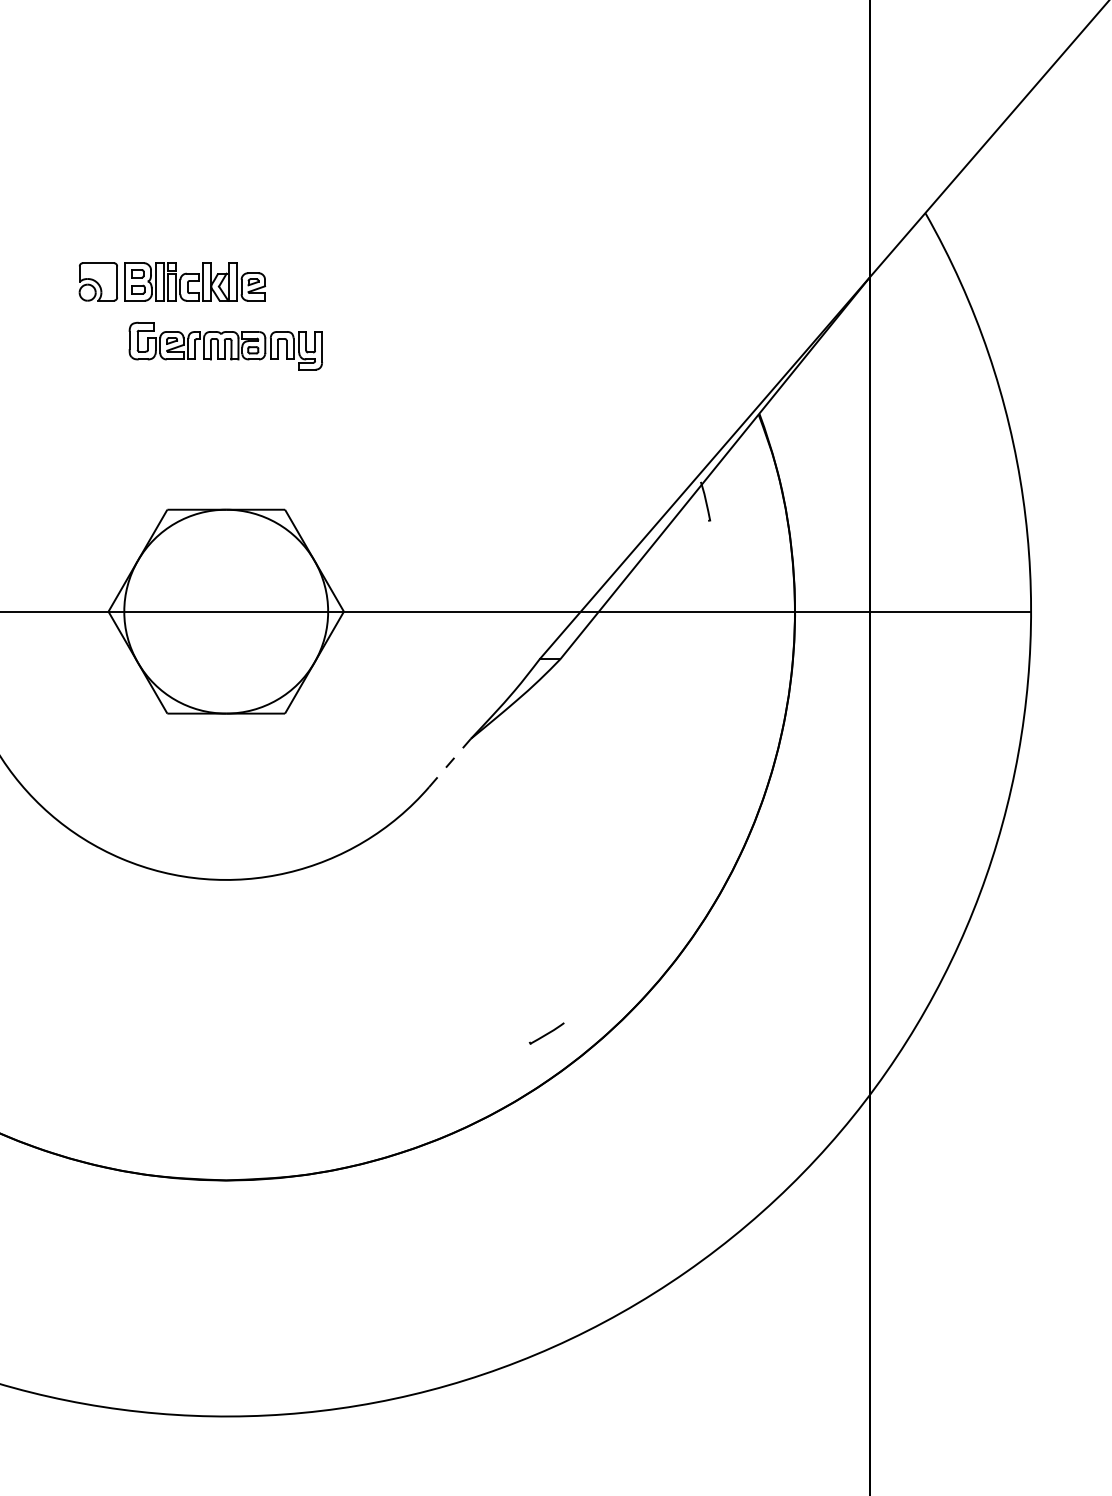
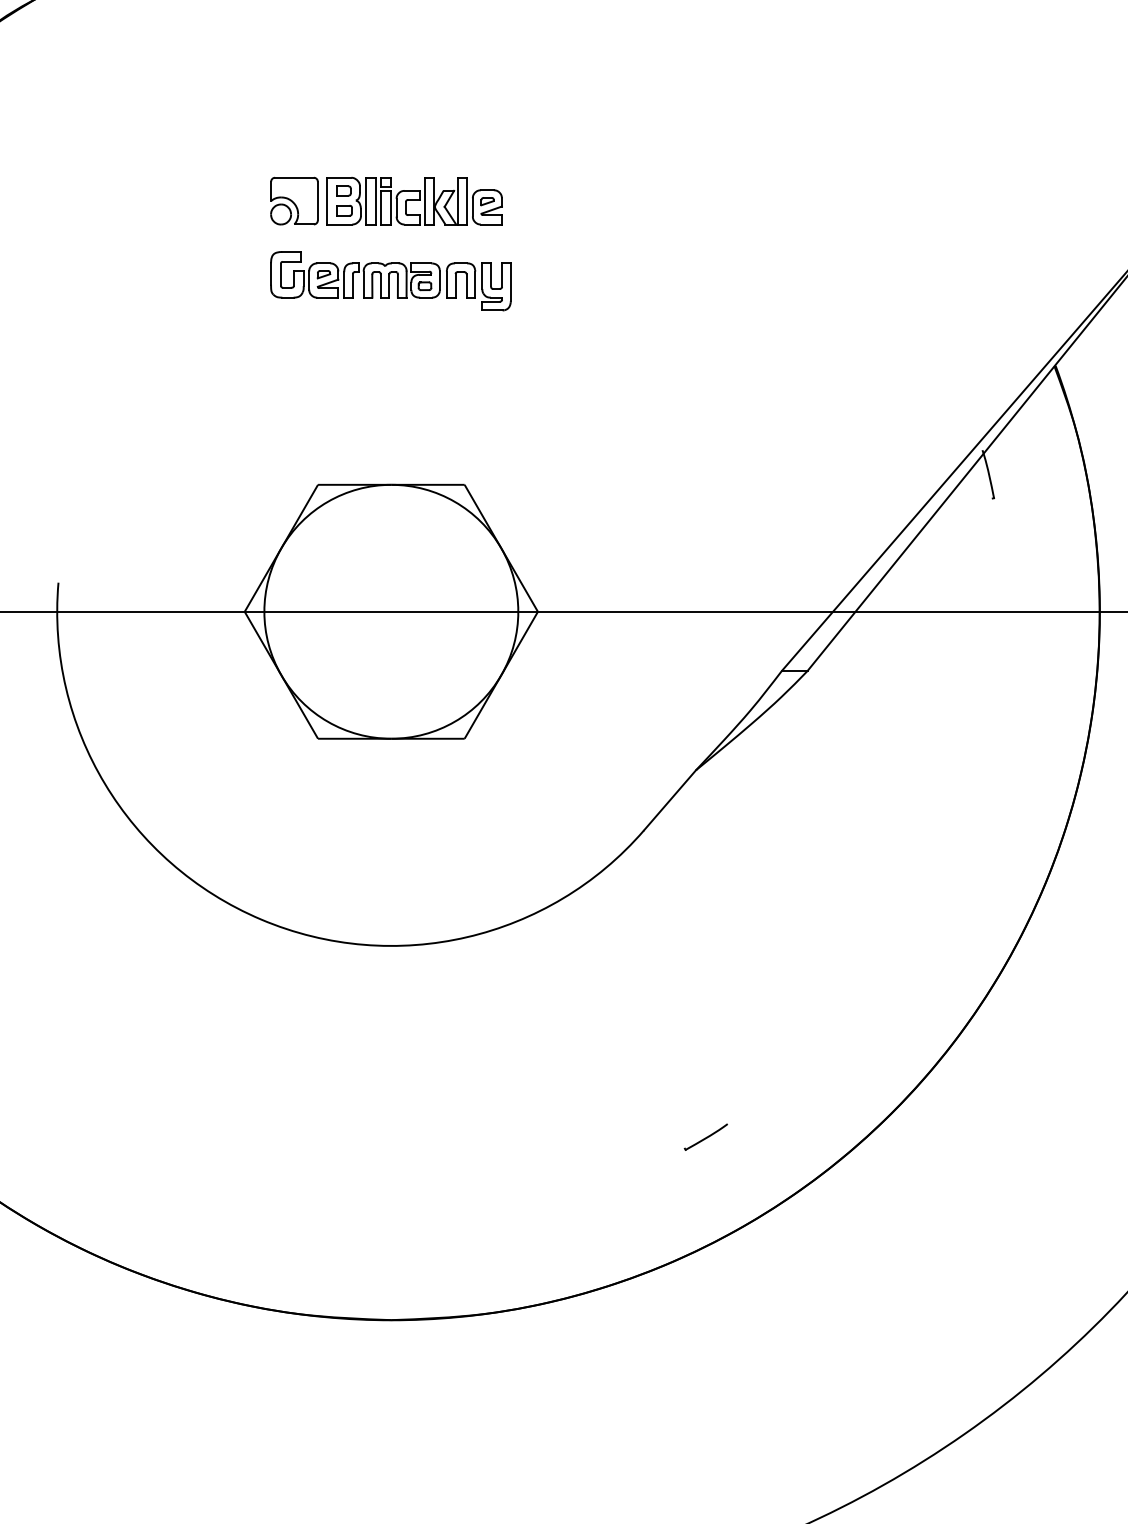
part: (172, 281) -> (386, 200), moved
line: (450, 762) -> (670, 799), dashed -> solid
part: (546, 1033) -> (705, 1137), moved

